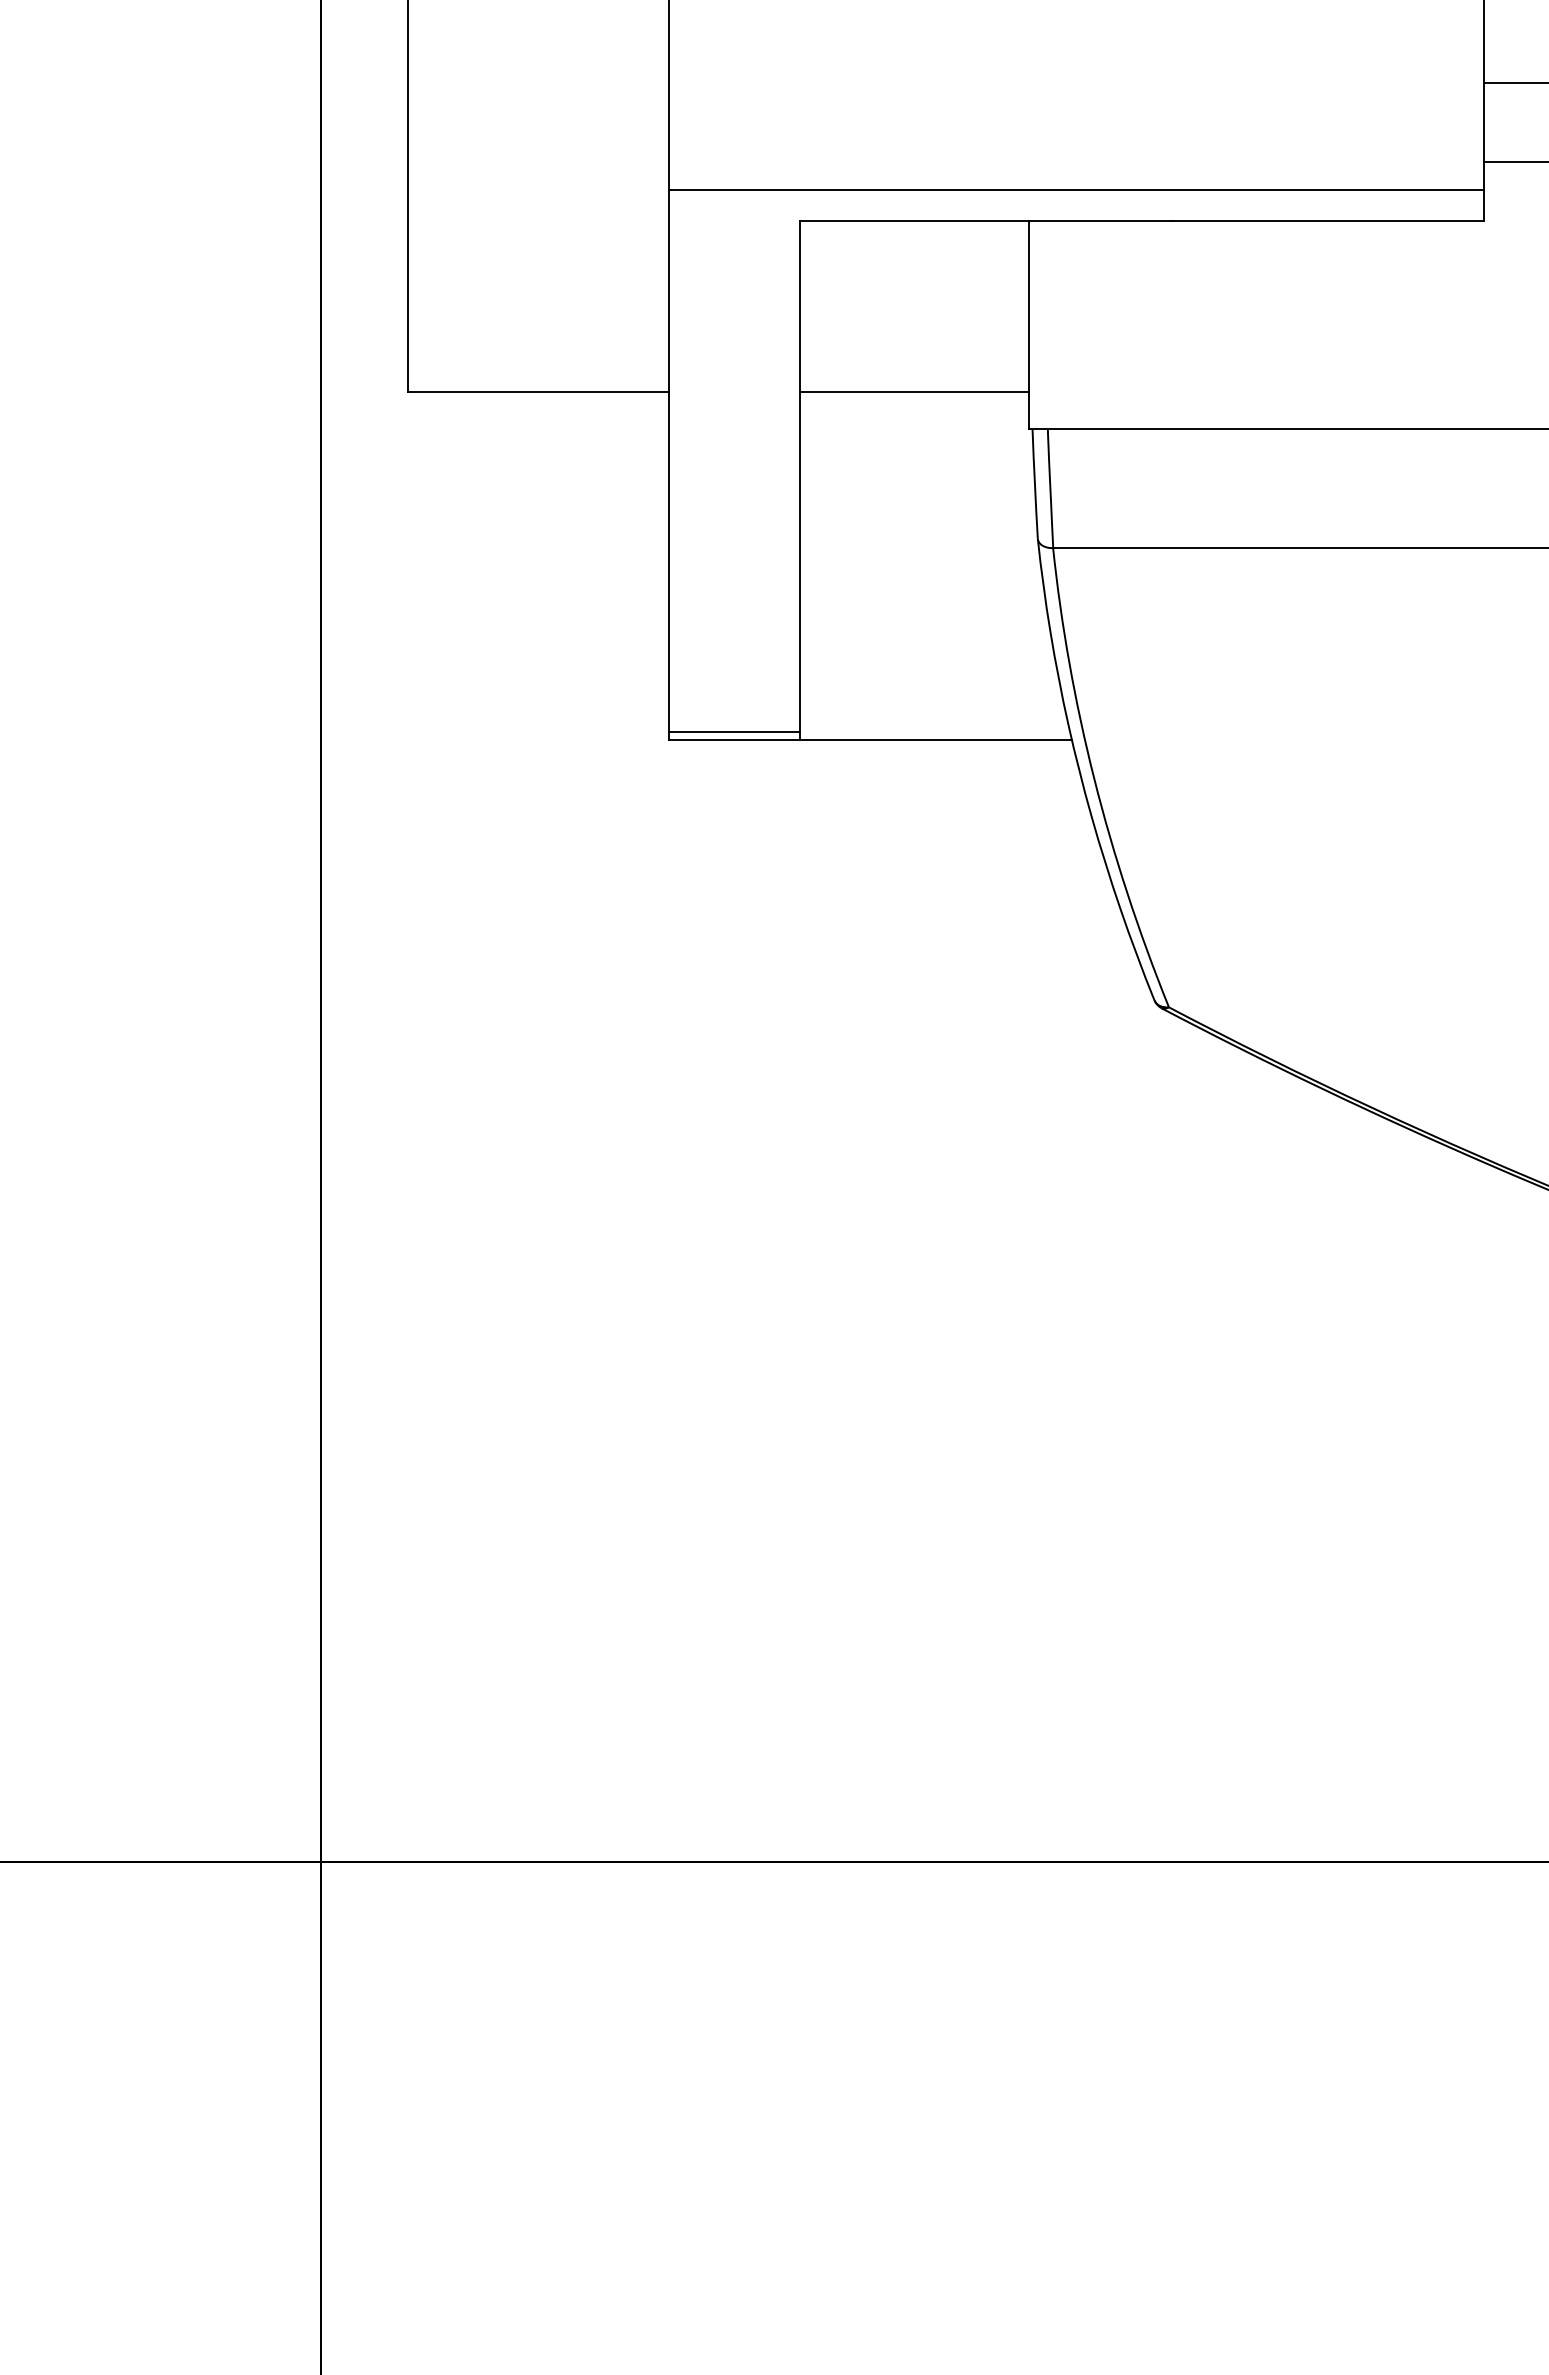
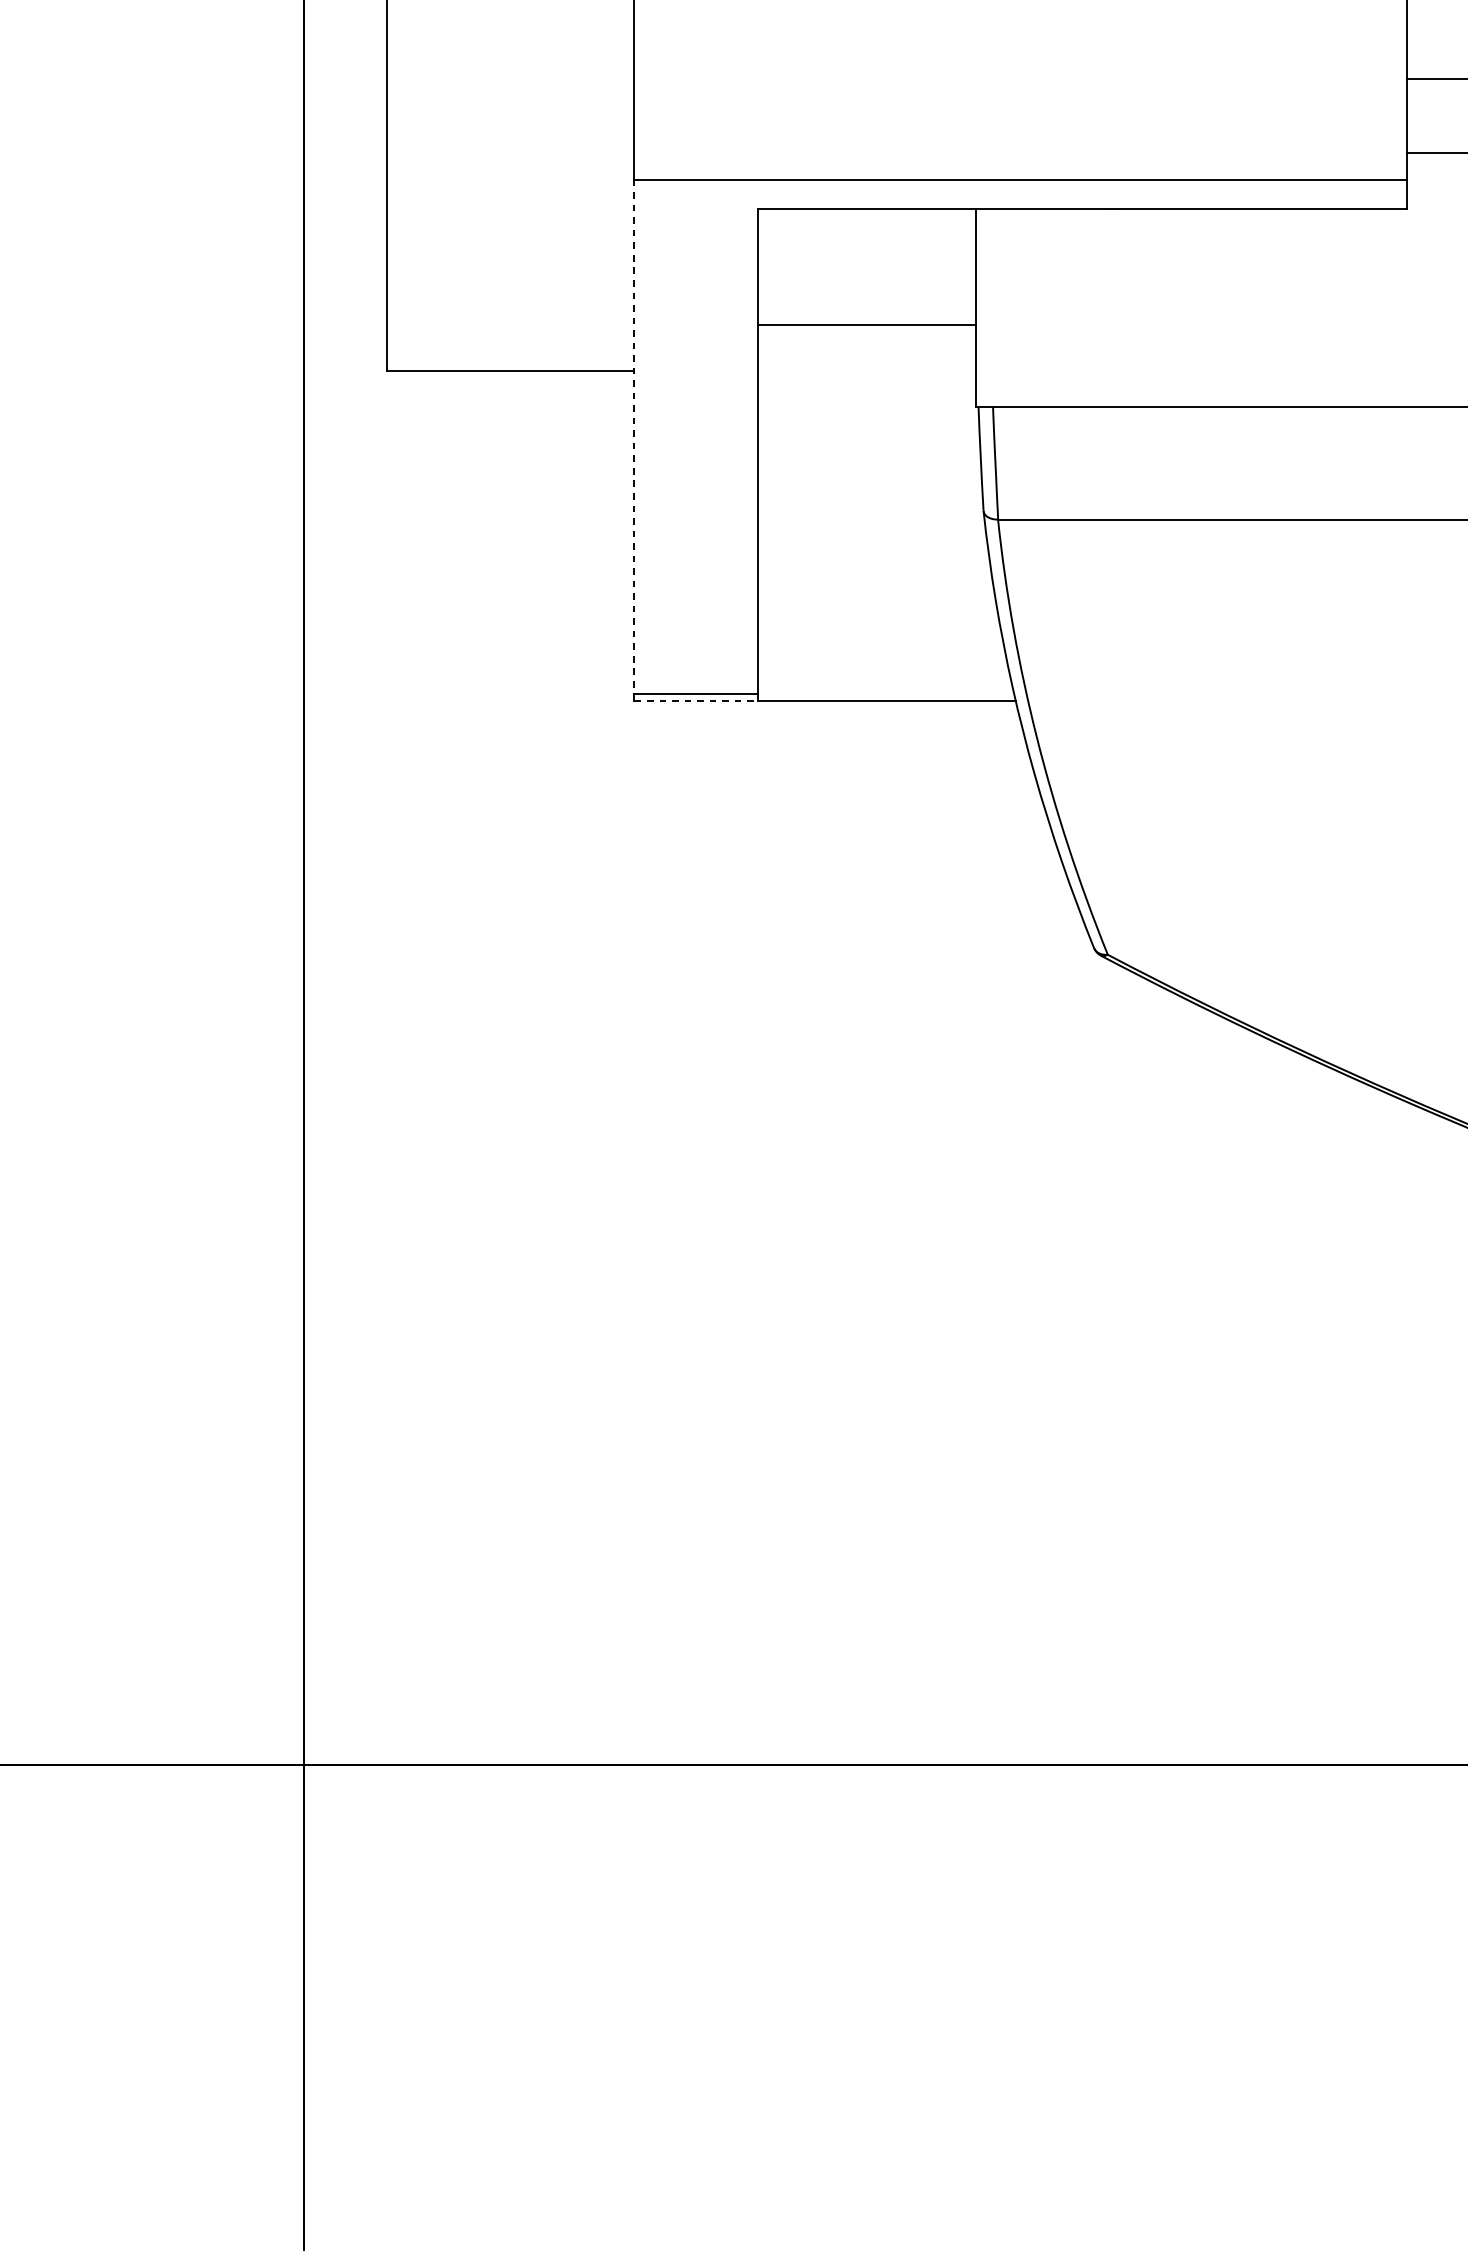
line: (914, 391) -> (866, 324), moved
line: (669, 461) -> (634, 437), solid -> dashed
line: (735, 740) -> (697, 701), solid -> dashed

